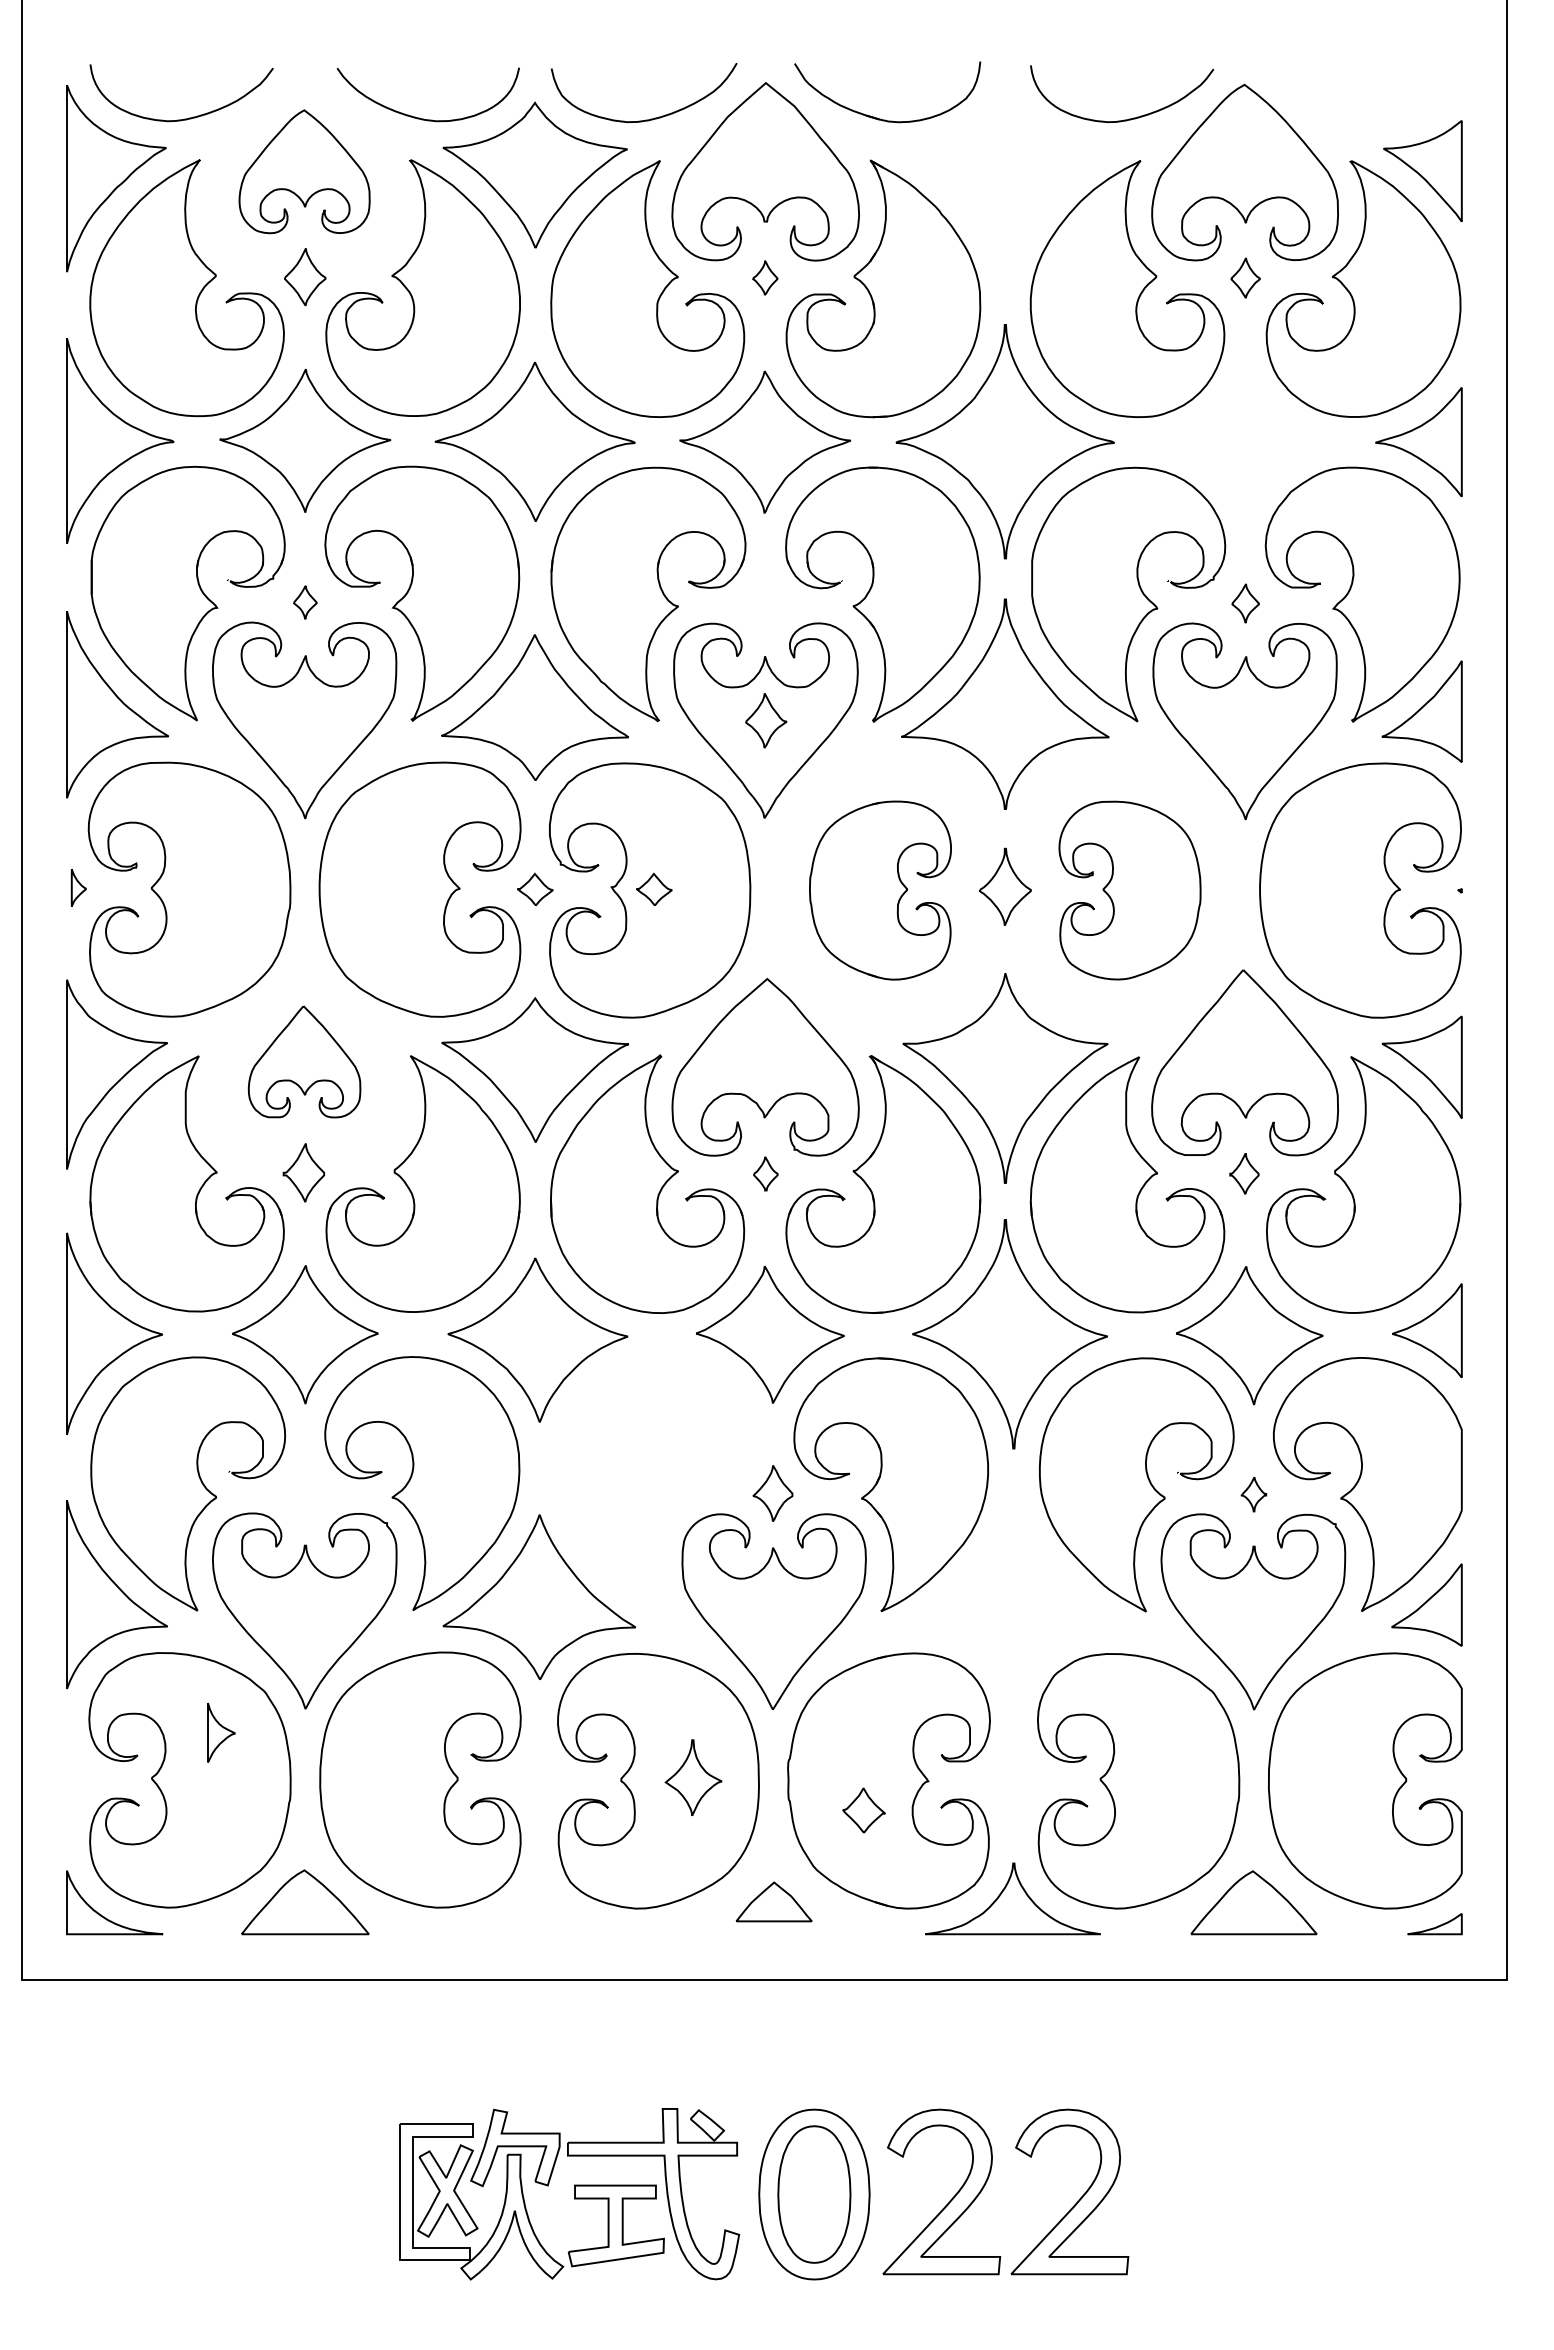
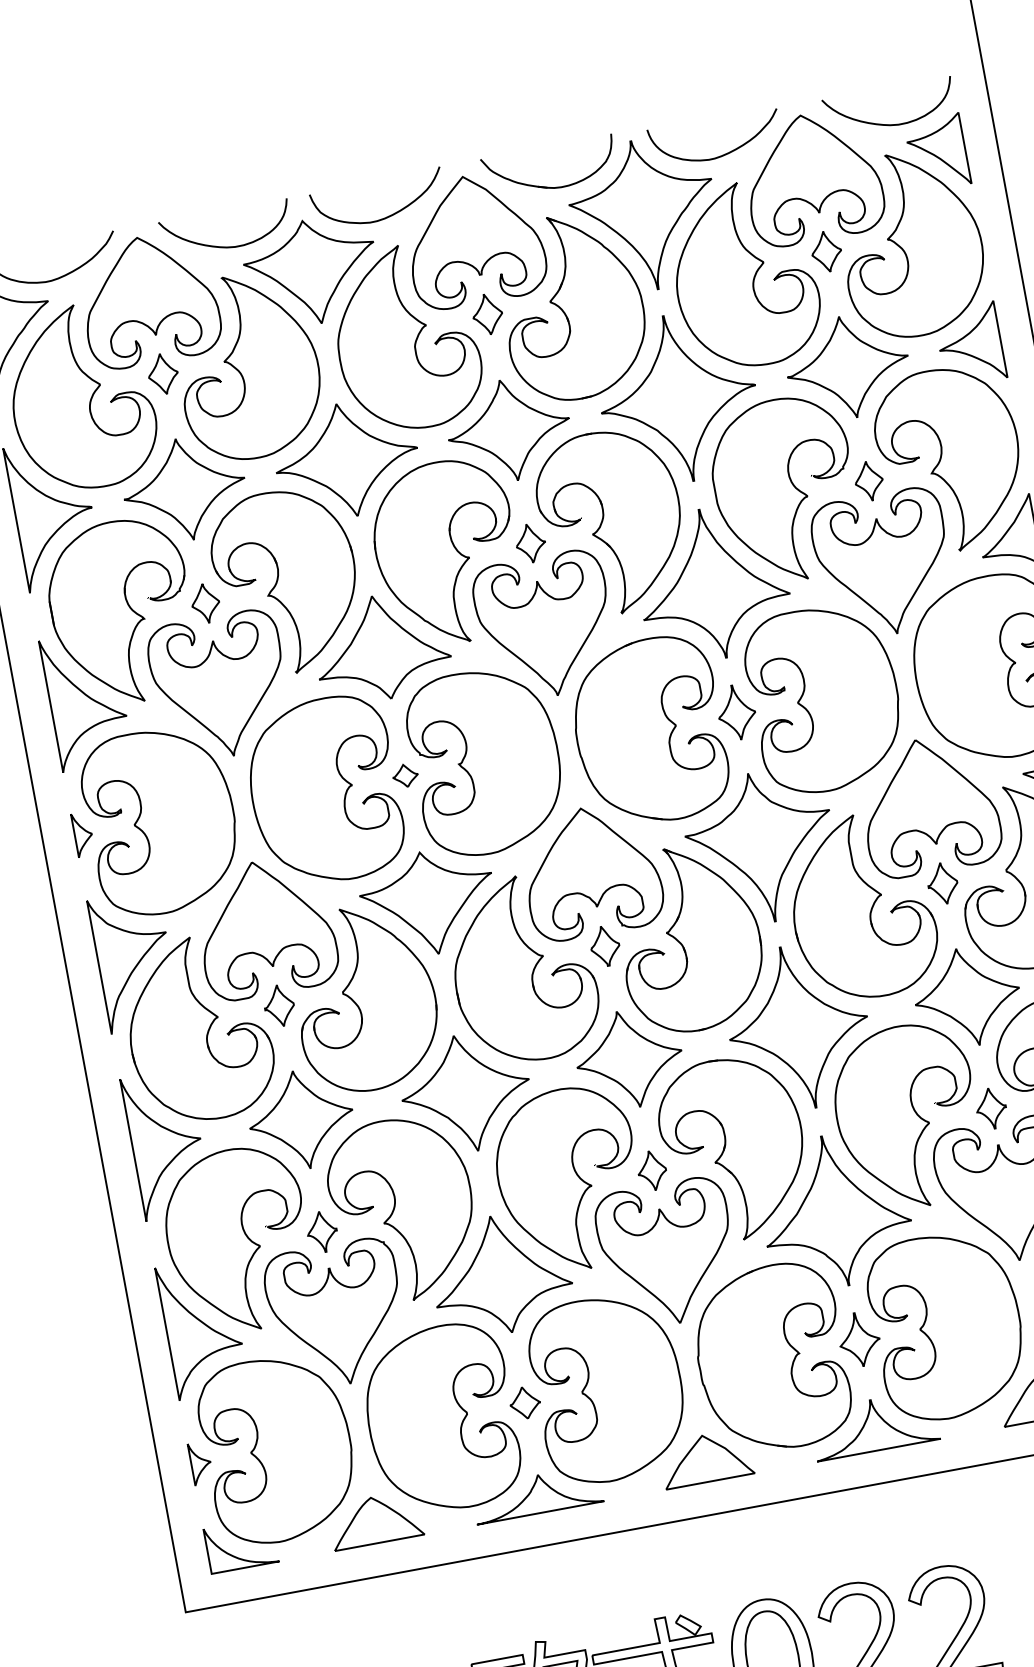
curve: (1364, 119) -> (889, 124), added
part: (304, 171) -> (148, 299), size x1.43
part: (1005, 181) -> (644, 215), added
part: (765, 277) -> (487, 314), size x1.67
part: (1245, 277) -> (826, 251), size x1.43
part: (1245, 441) -> (847, 367), added
part: (305, 602) -> (205, 603), size x1.67
part: (1245, 603) -> (868, 481), size x1.43
part: (766, 720) -> (531, 543), moved
part: (78, 887) -> (83, 834), size x1.67
part: (654, 888) -> (489, 759), removed
part: (880, 890) -> (649, 731), size x1.43
part: (1129, 890) -> (824, 698), size x1.43
part: (304, 1061) -> (265, 927), size x1.67
part: (765, 1173) -> (604, 946), size x1.67
part: (1244, 1173) -> (942, 883), size x1.43
part: (656, 1484) -> (568, 1179), added
part: (304, 1493) -> (321, 1232), added
part: (1253, 1494) -> (991, 1108), size x1.67
part: (1013, 1594) -> (834, 1210), added
part: (221, 1732) -> (201, 1463), moved
part: (693, 1777) -> (859, 1339), moved
part: (863, 1810) -> (524, 1403), moved
part: (773, 1901) -> (705, 1458), size x1.67
part: (532, 1908) -> (536, 1494), added

